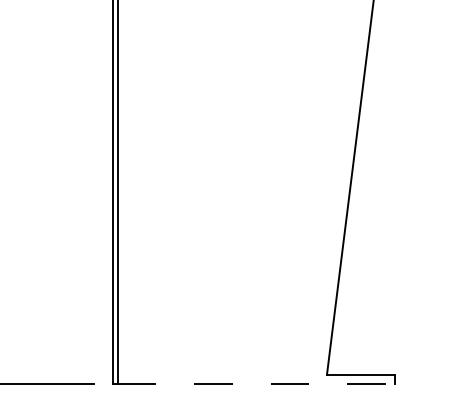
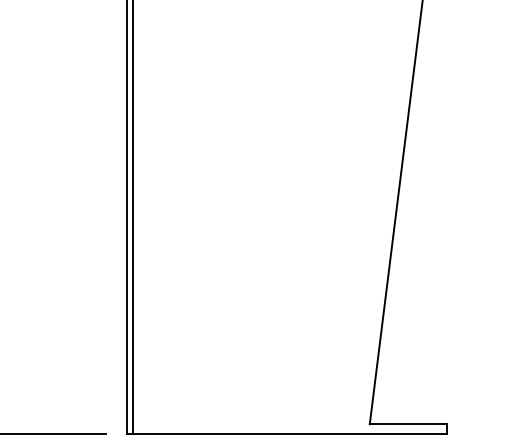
line: (256, 383) -> (290, 434), dashed -> solid

